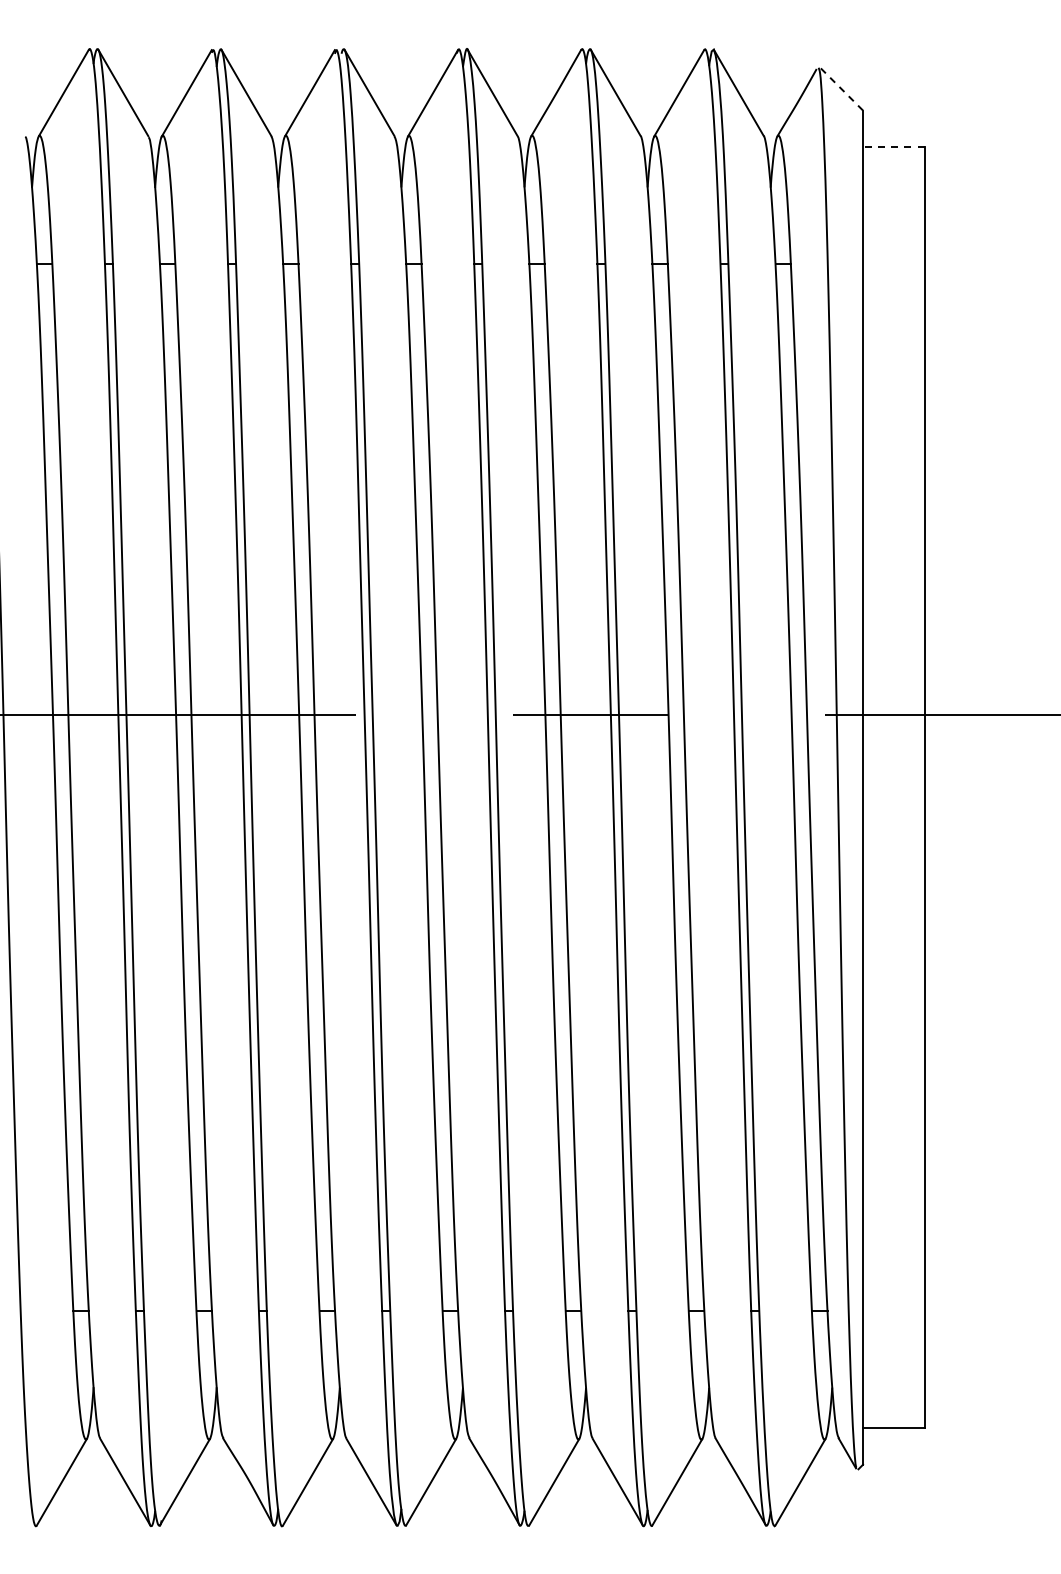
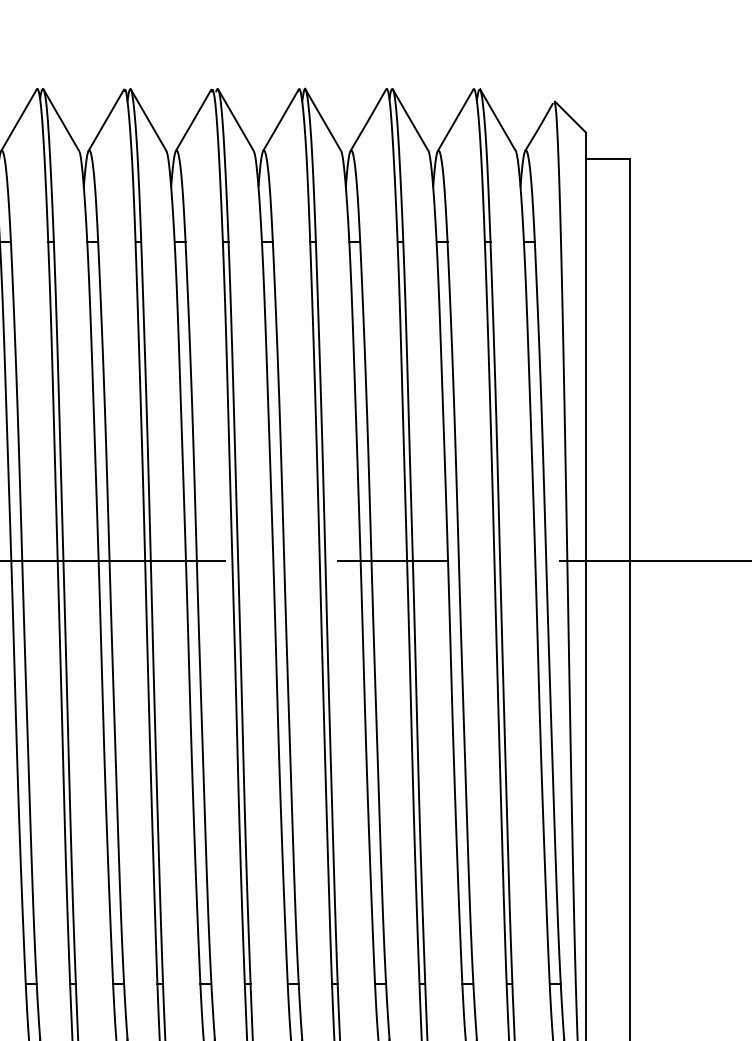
line: (841, 88) -> (570, 116), dashed -> solid
line: (893, 147) -> (607, 158), dashed -> solid

